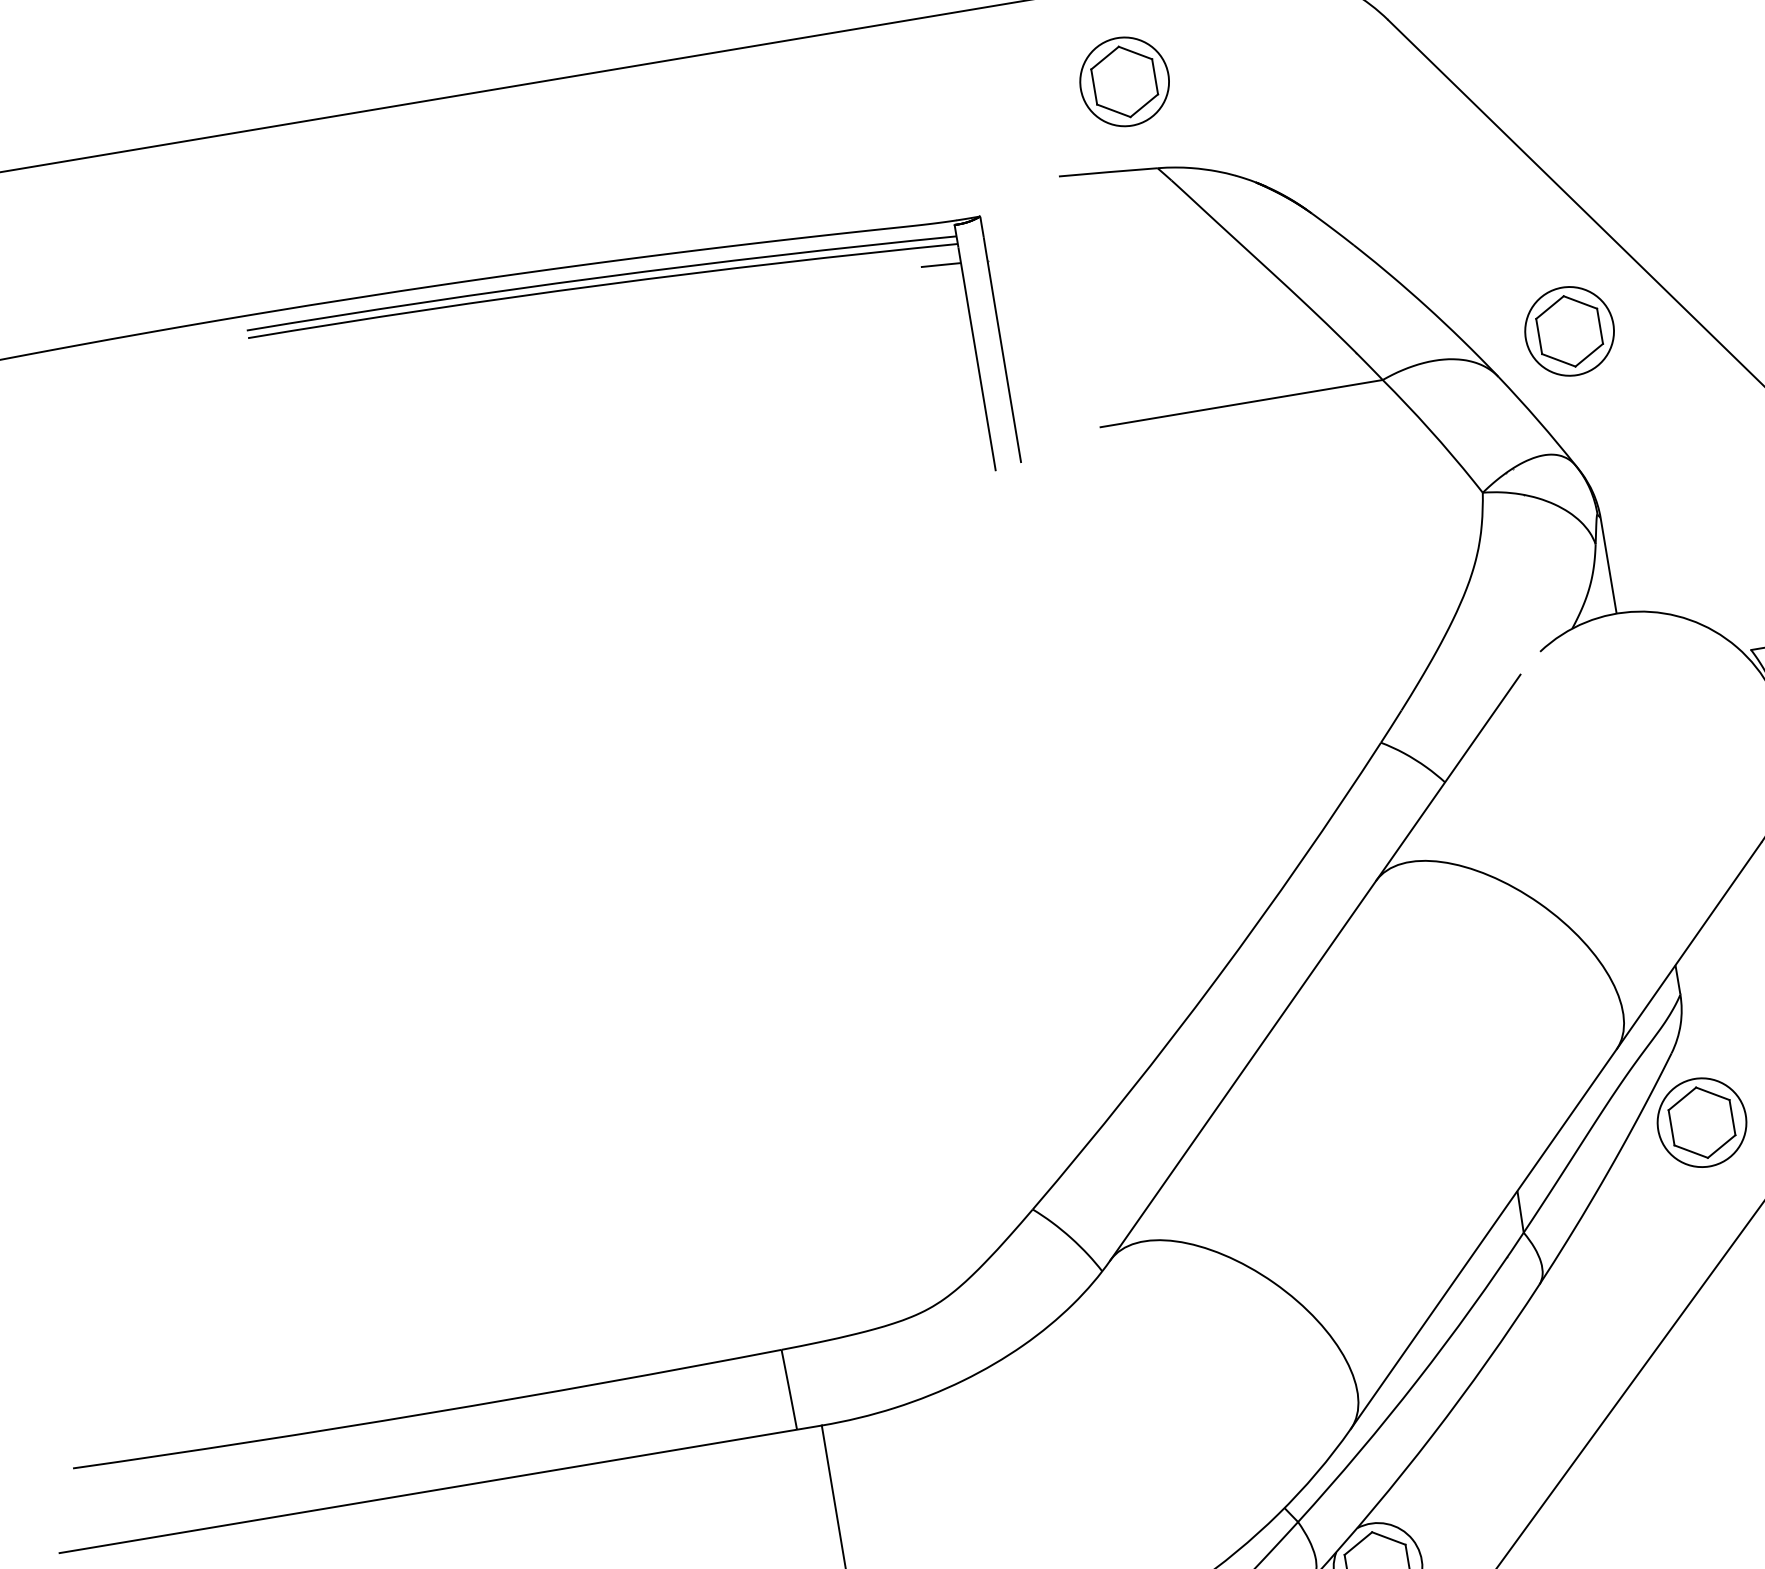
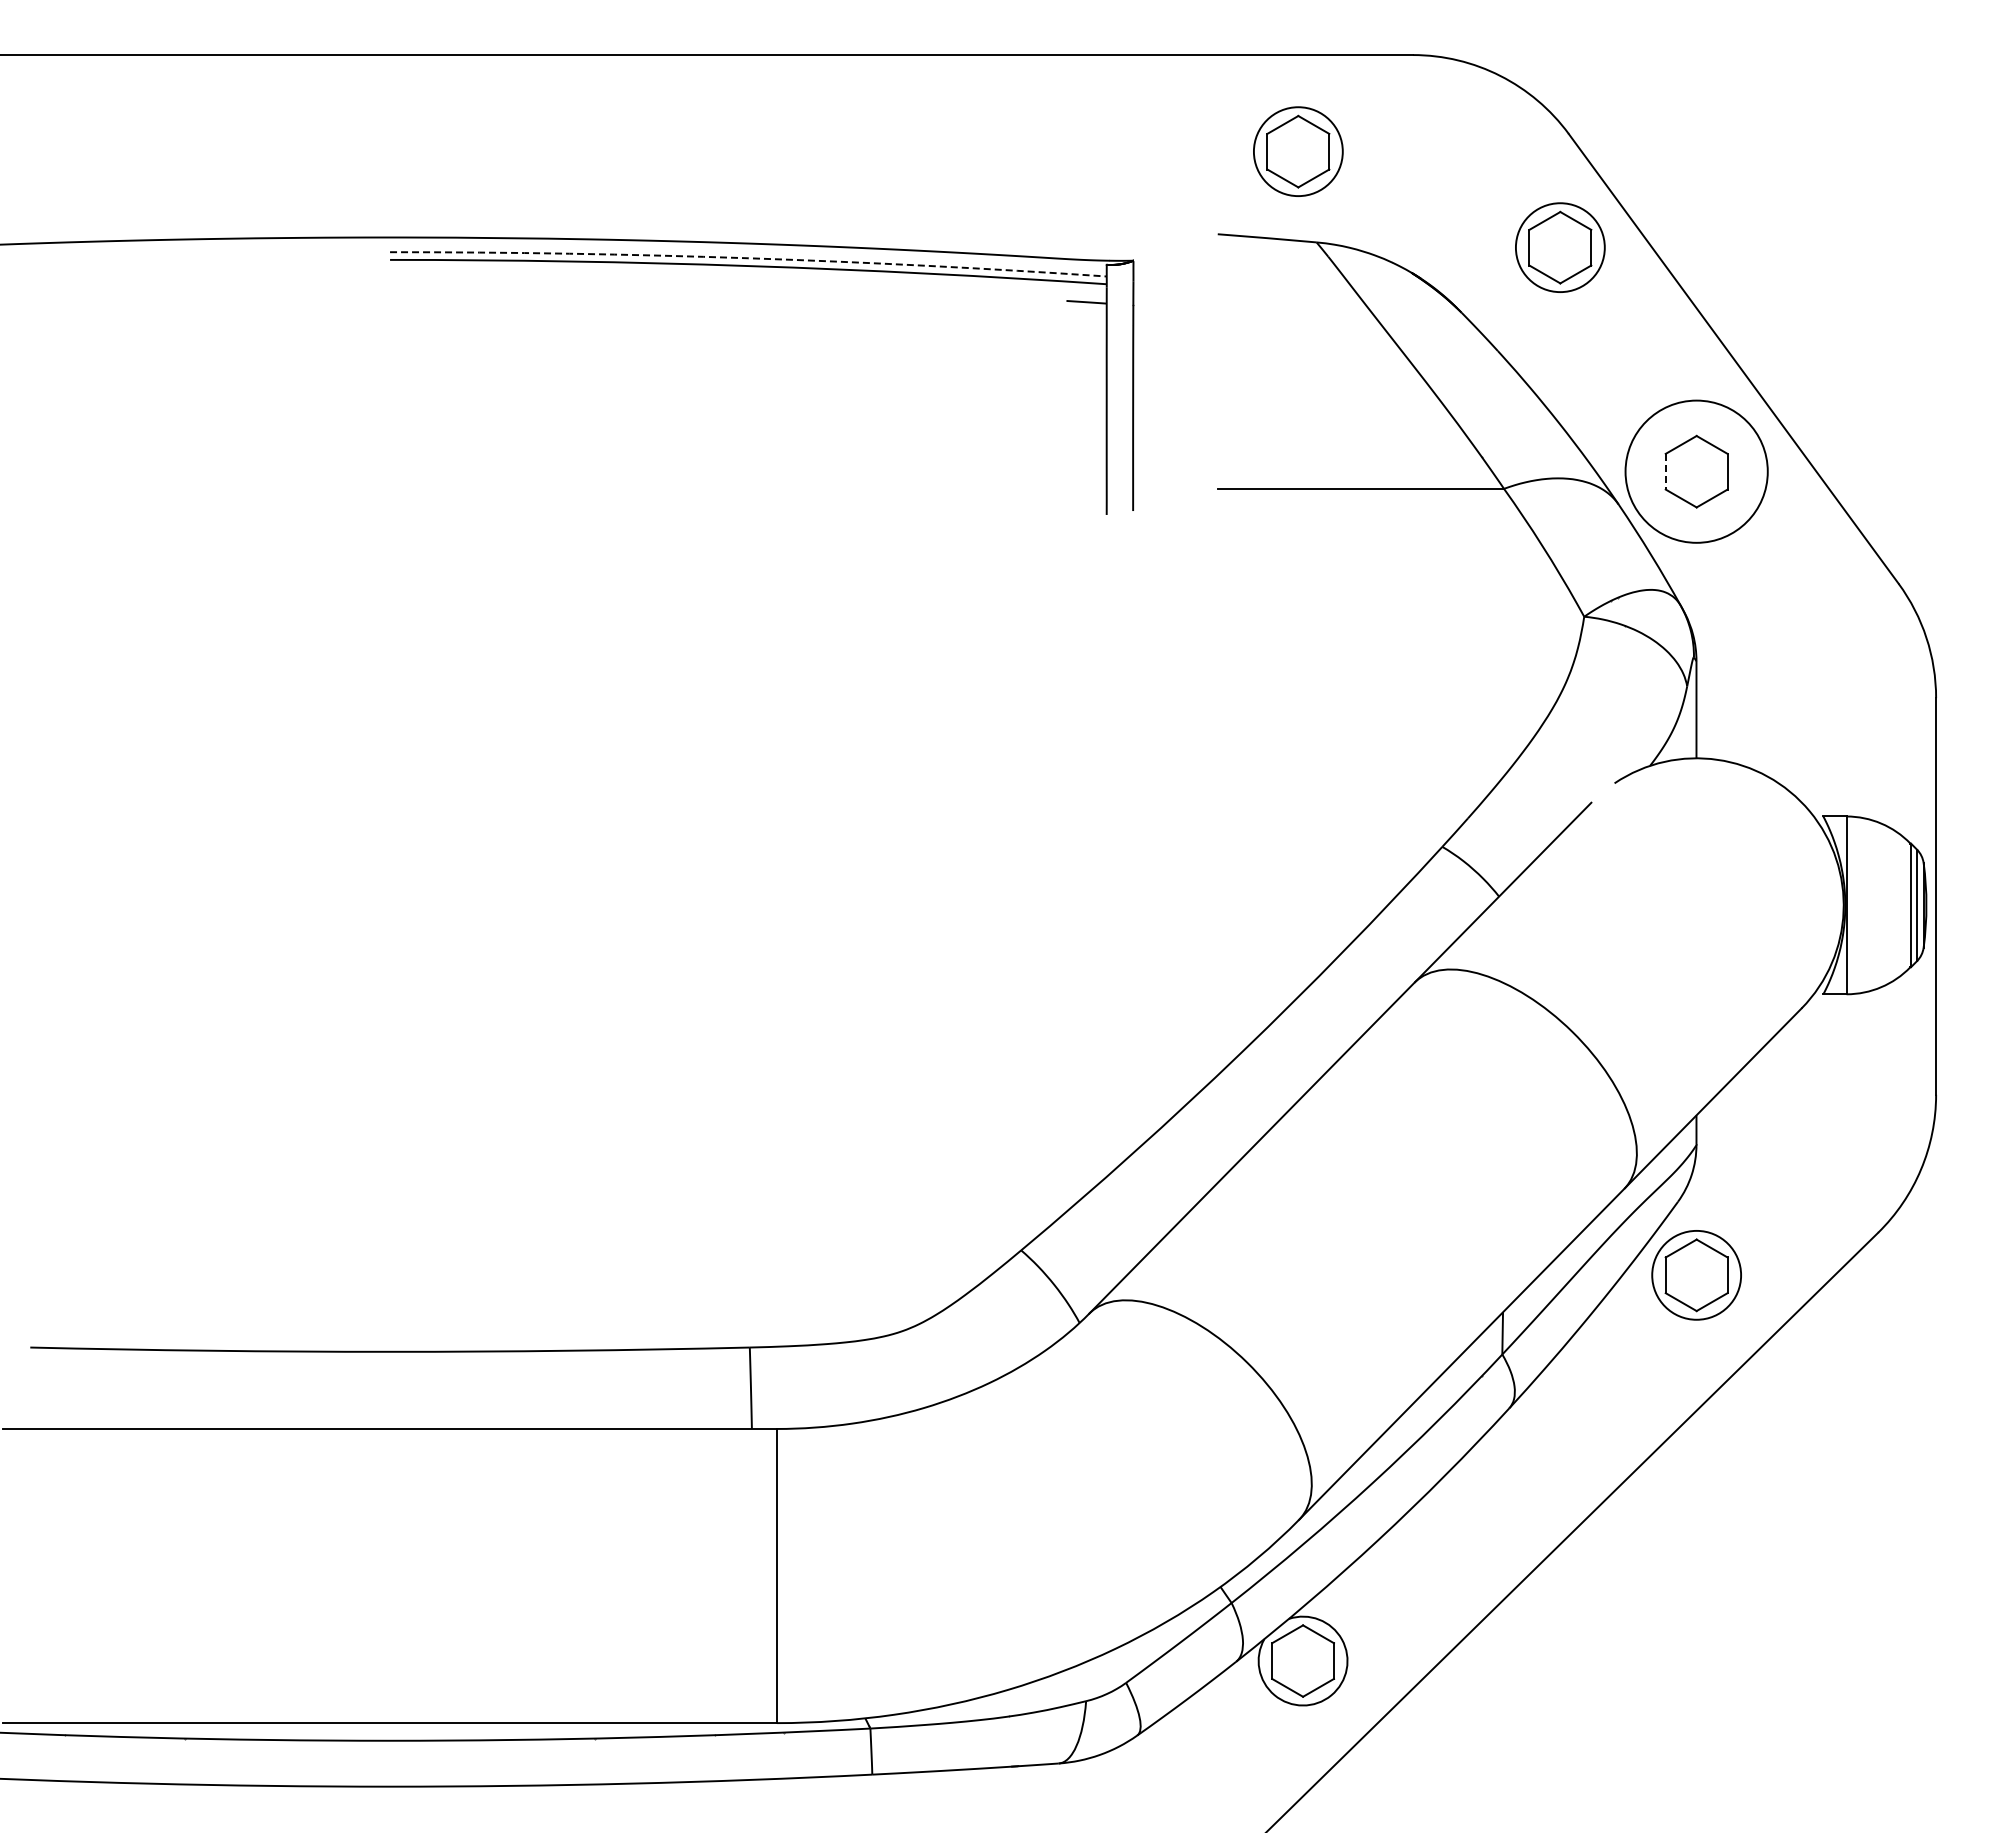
part: (1398, 133) -> (1560, 247), added
arc: (600, 277) -> (748, 258), solid -> dashed
circle: (1569, 331) -> (1696, 471), size x1.6
line: (1538, 336) -> (1665, 471), solid -> dashed

